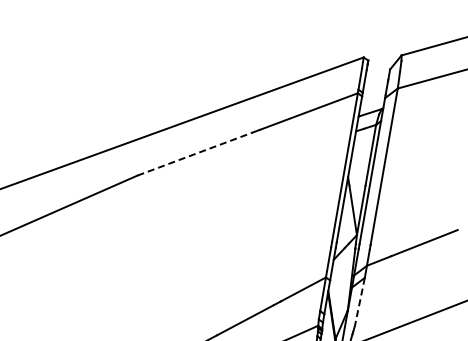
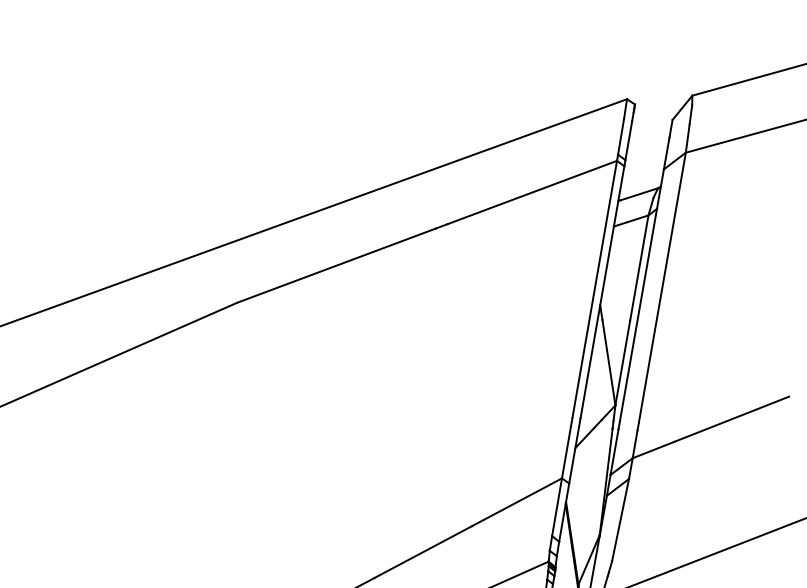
line: (195, 154) -> (337, 266), dashed -> solid
line: (359, 302) -> (619, 521), dashed -> solid

